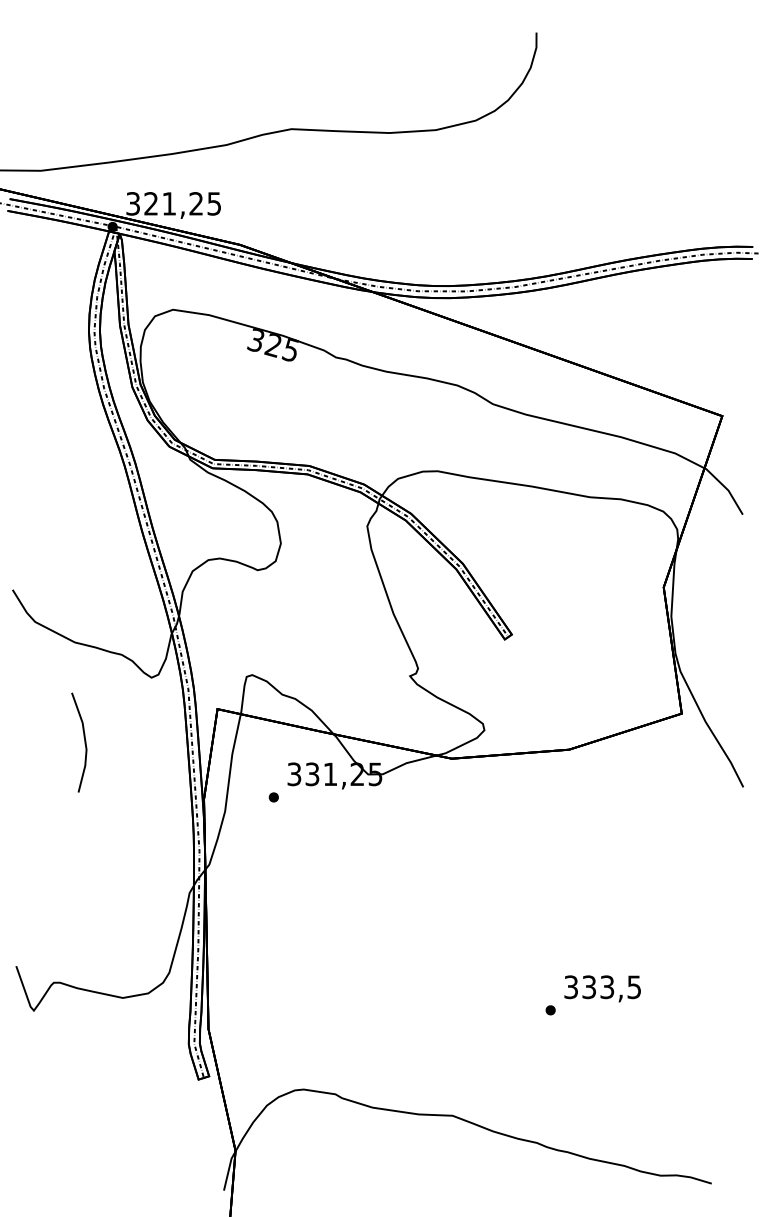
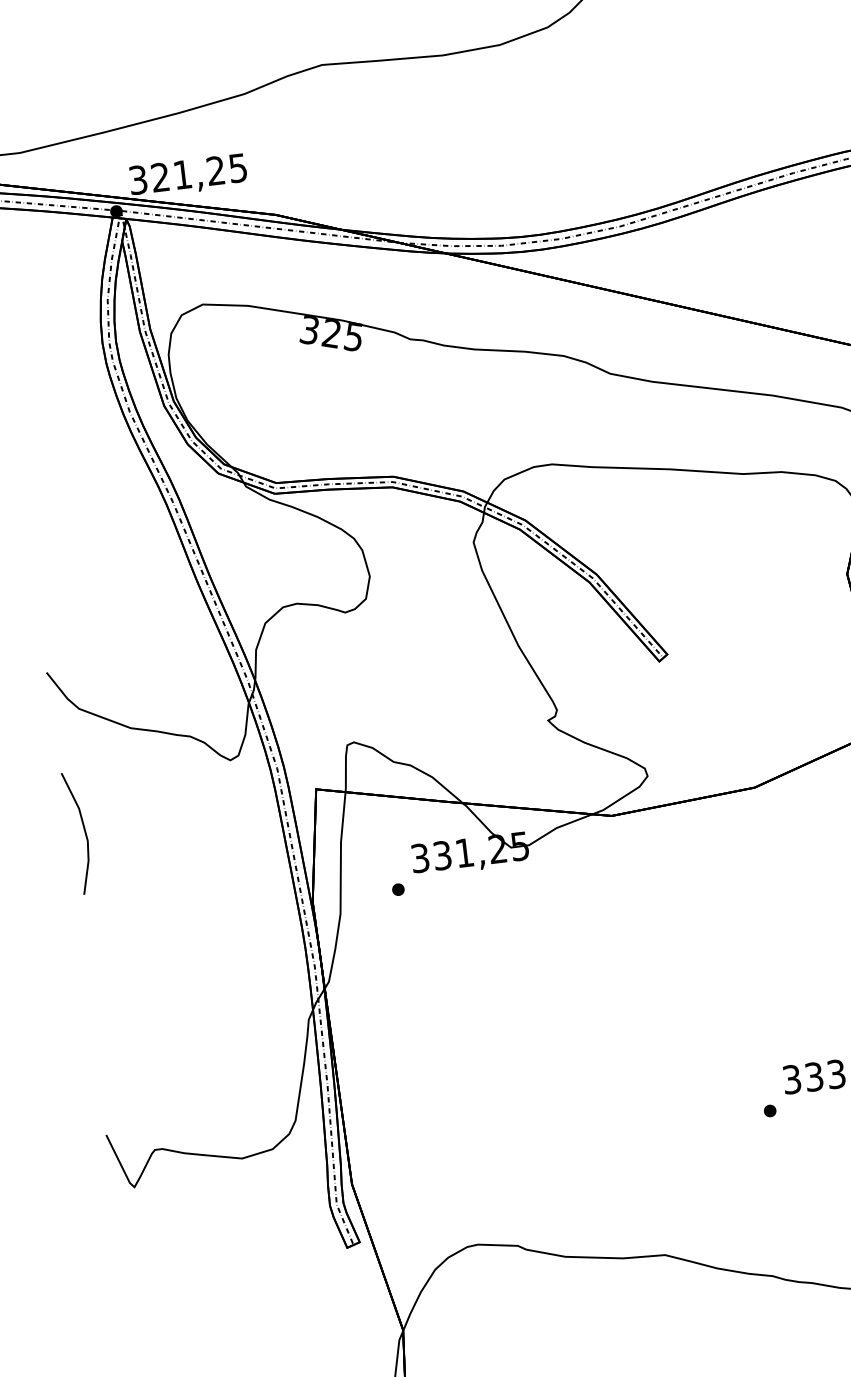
line: (84, 742) -> (84, 832), moved

